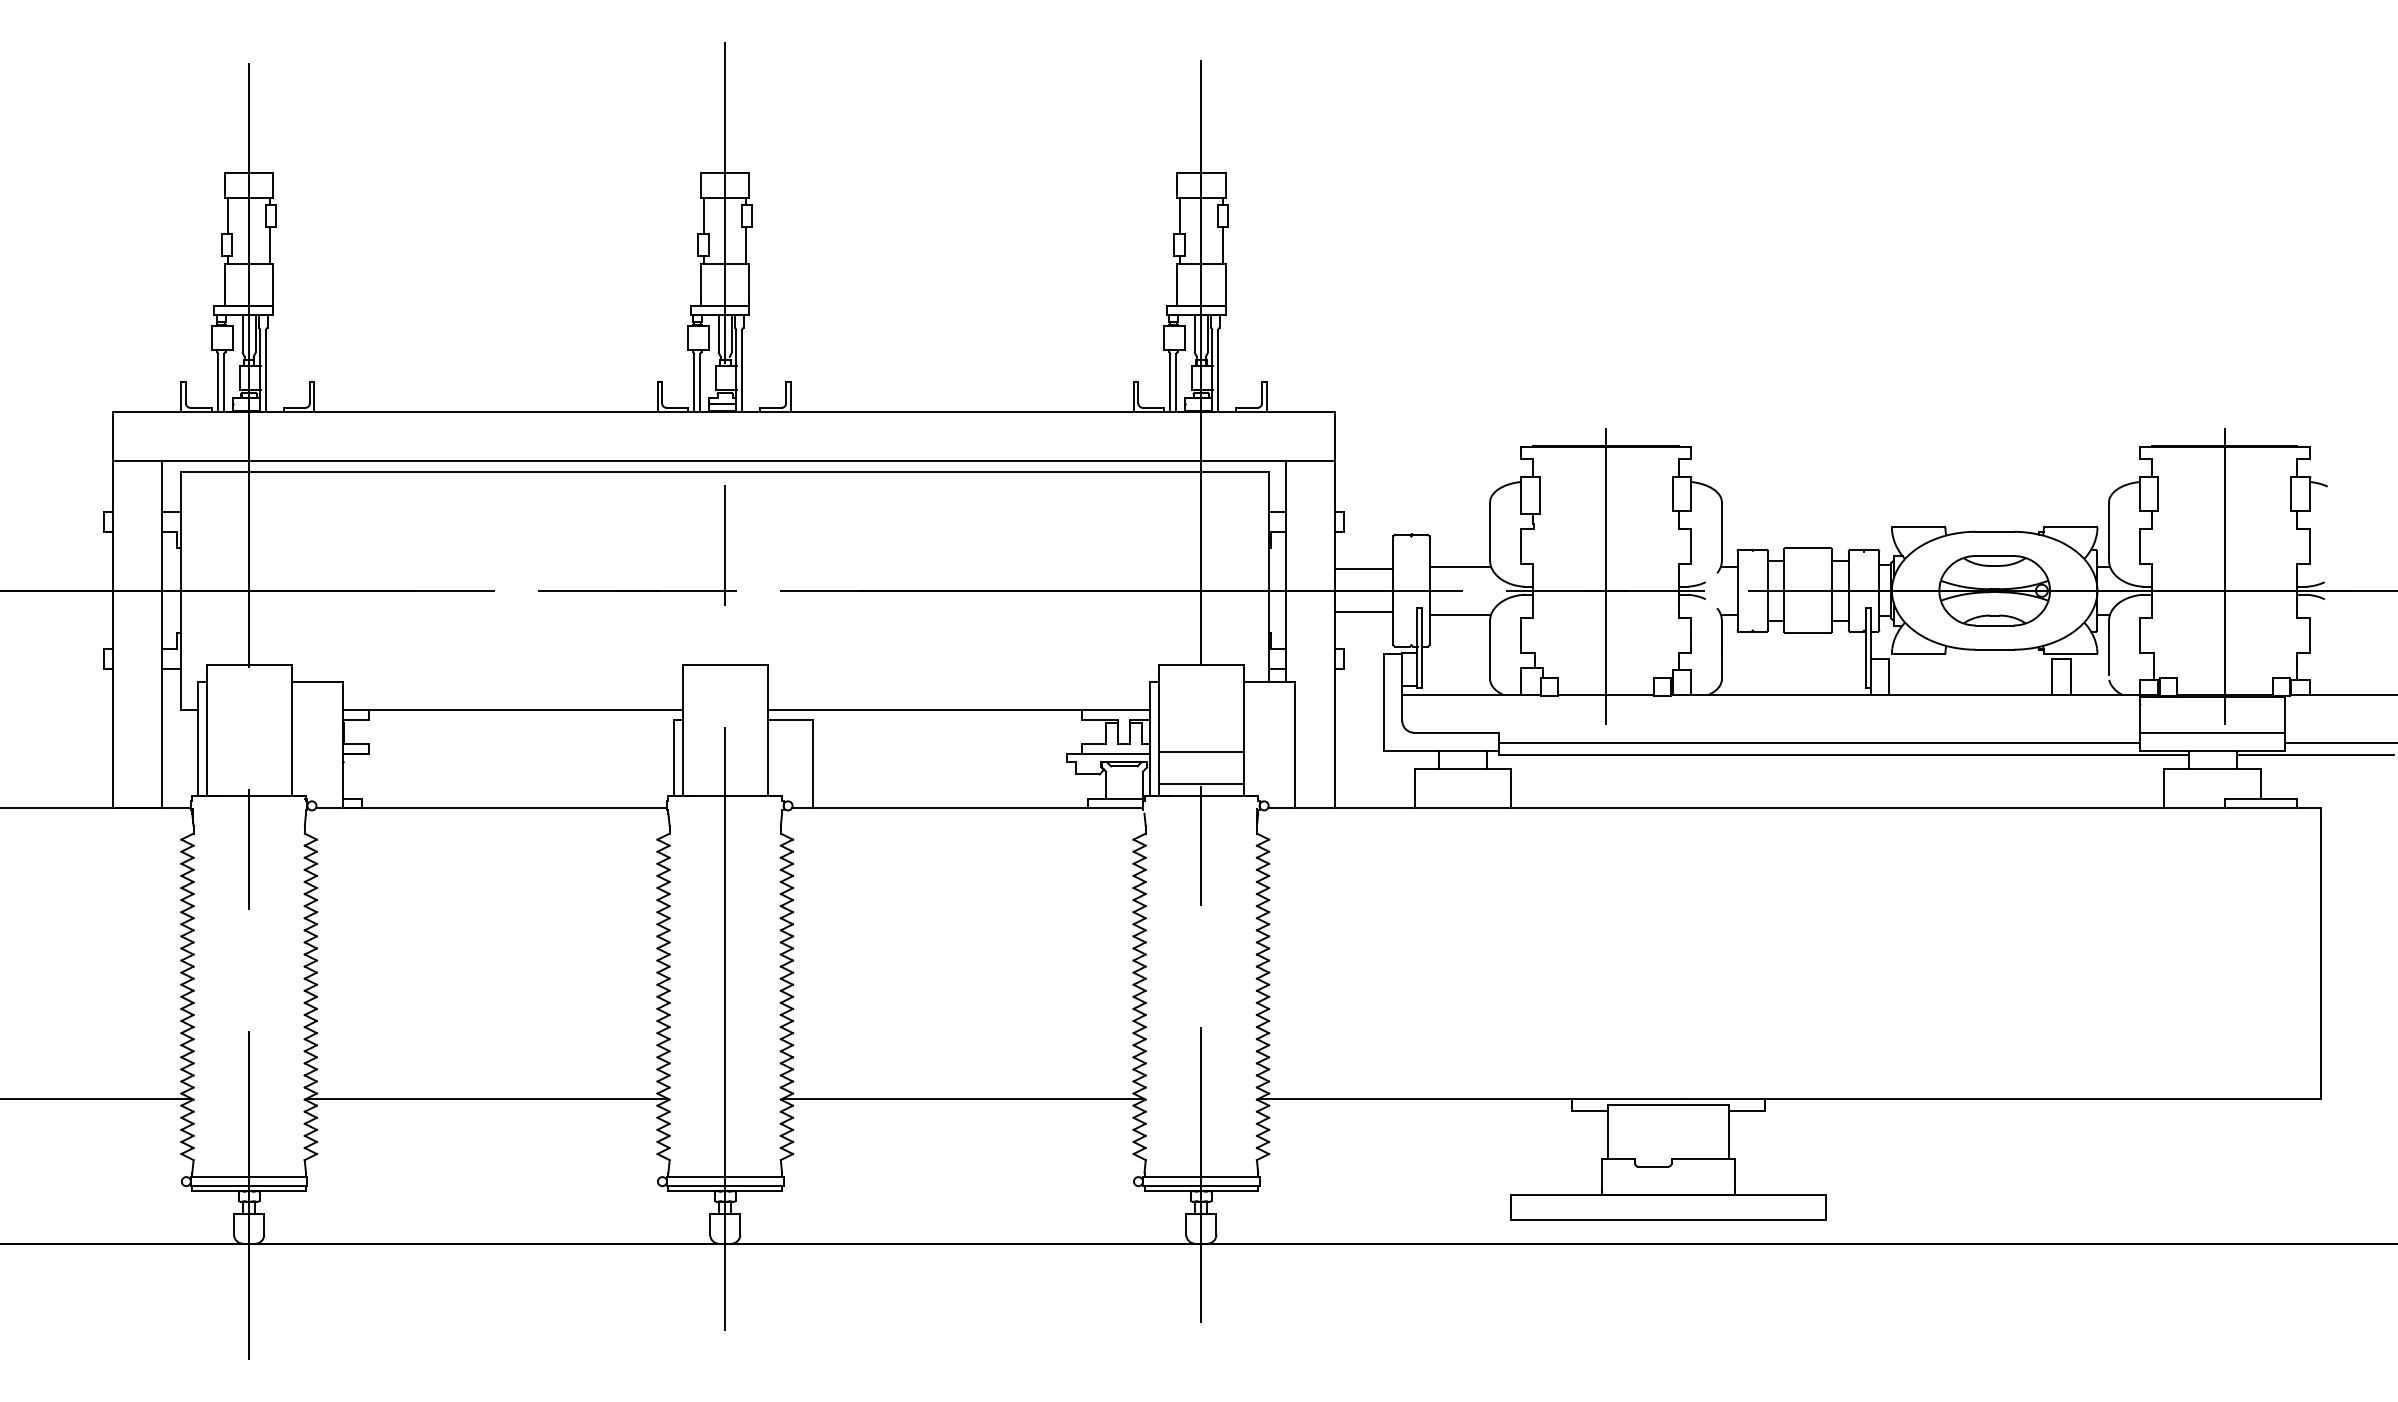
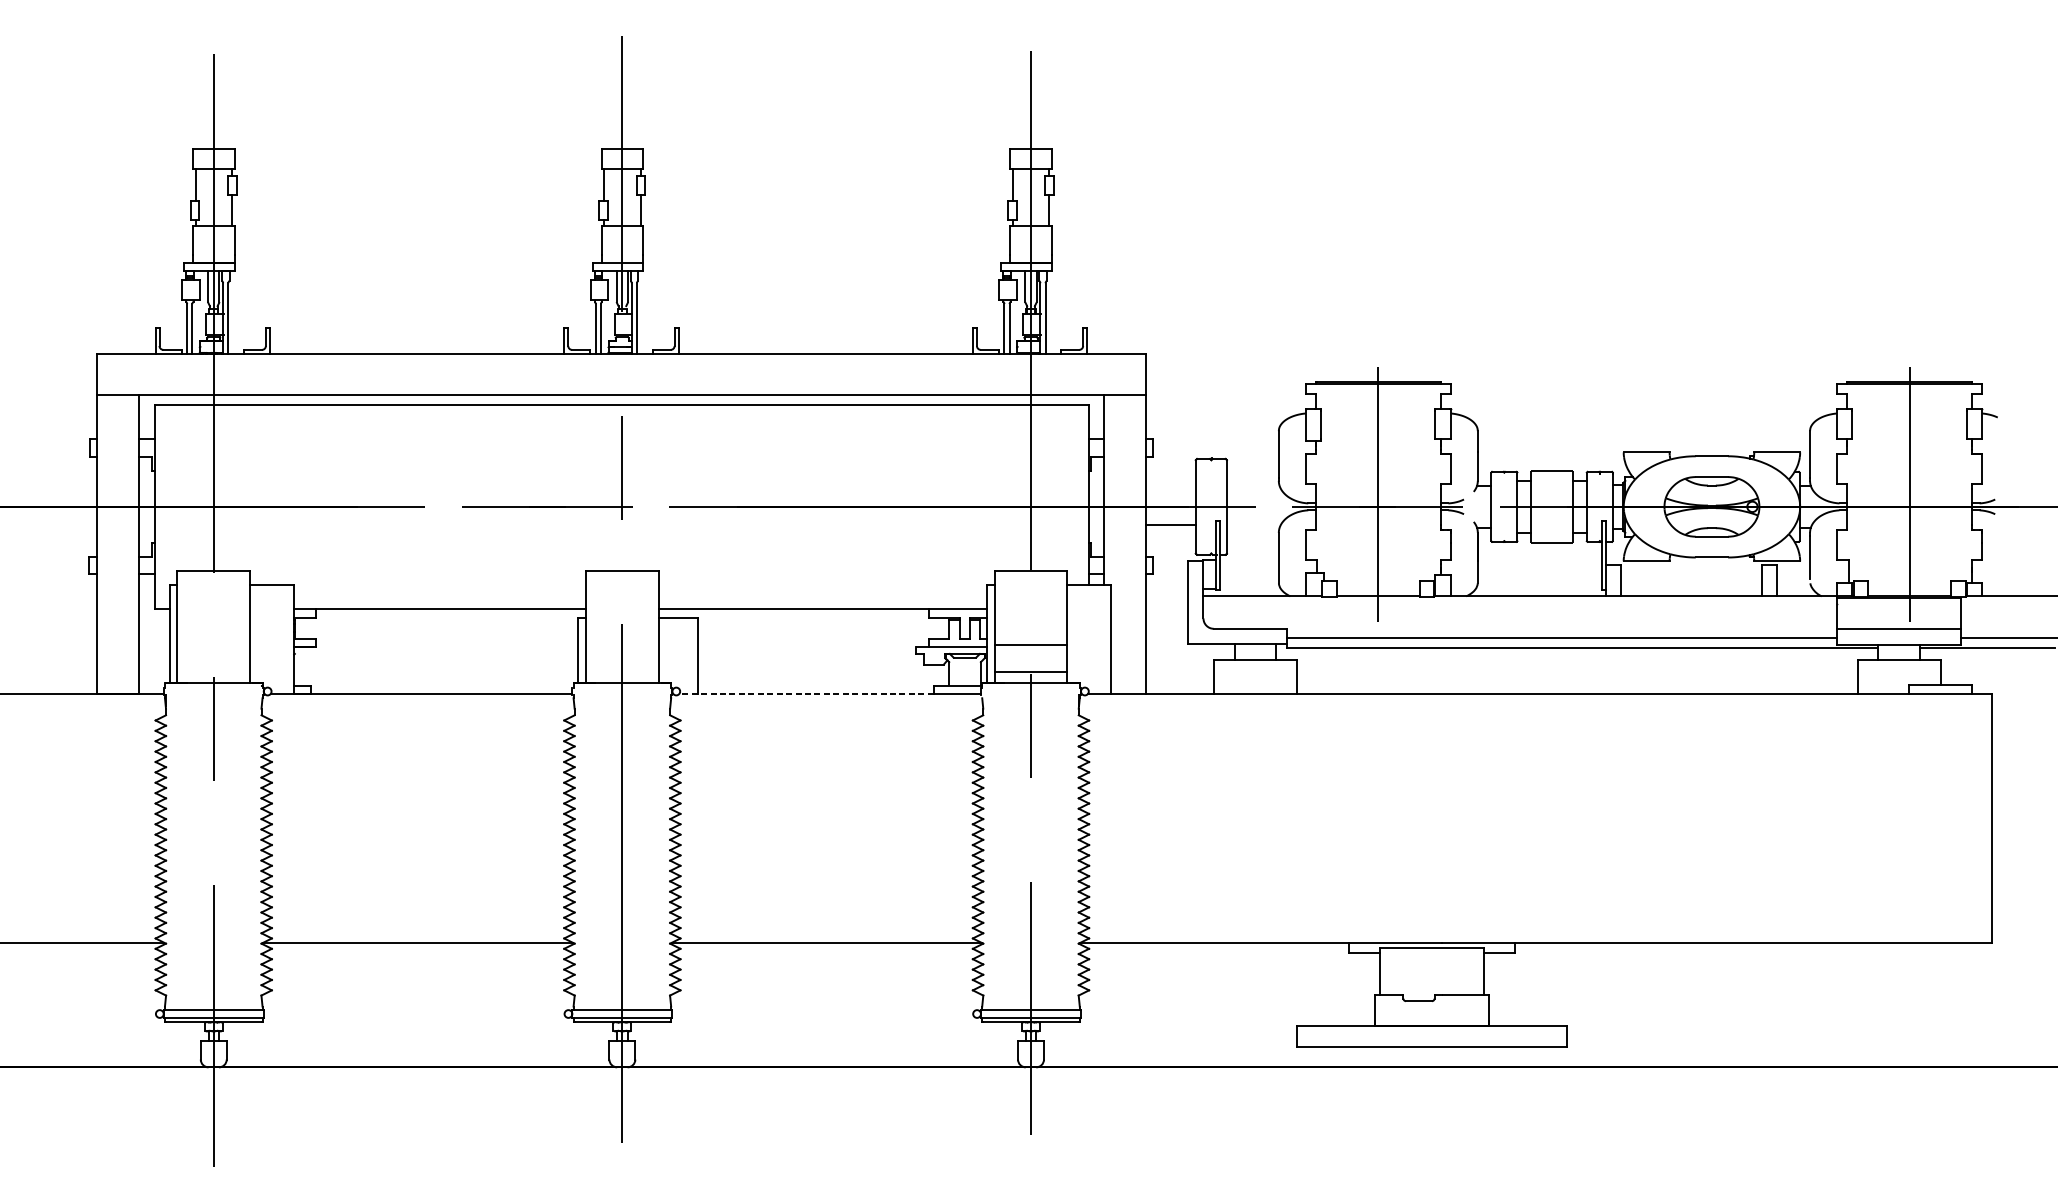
line: (1459, 566) -> (1252, 486), removed
line: (1363, 569) -> (1170, 488), removed
line: (1459, 614) -> (1252, 527), removed
line: (939, 808) -> (806, 693), solid -> dashed

